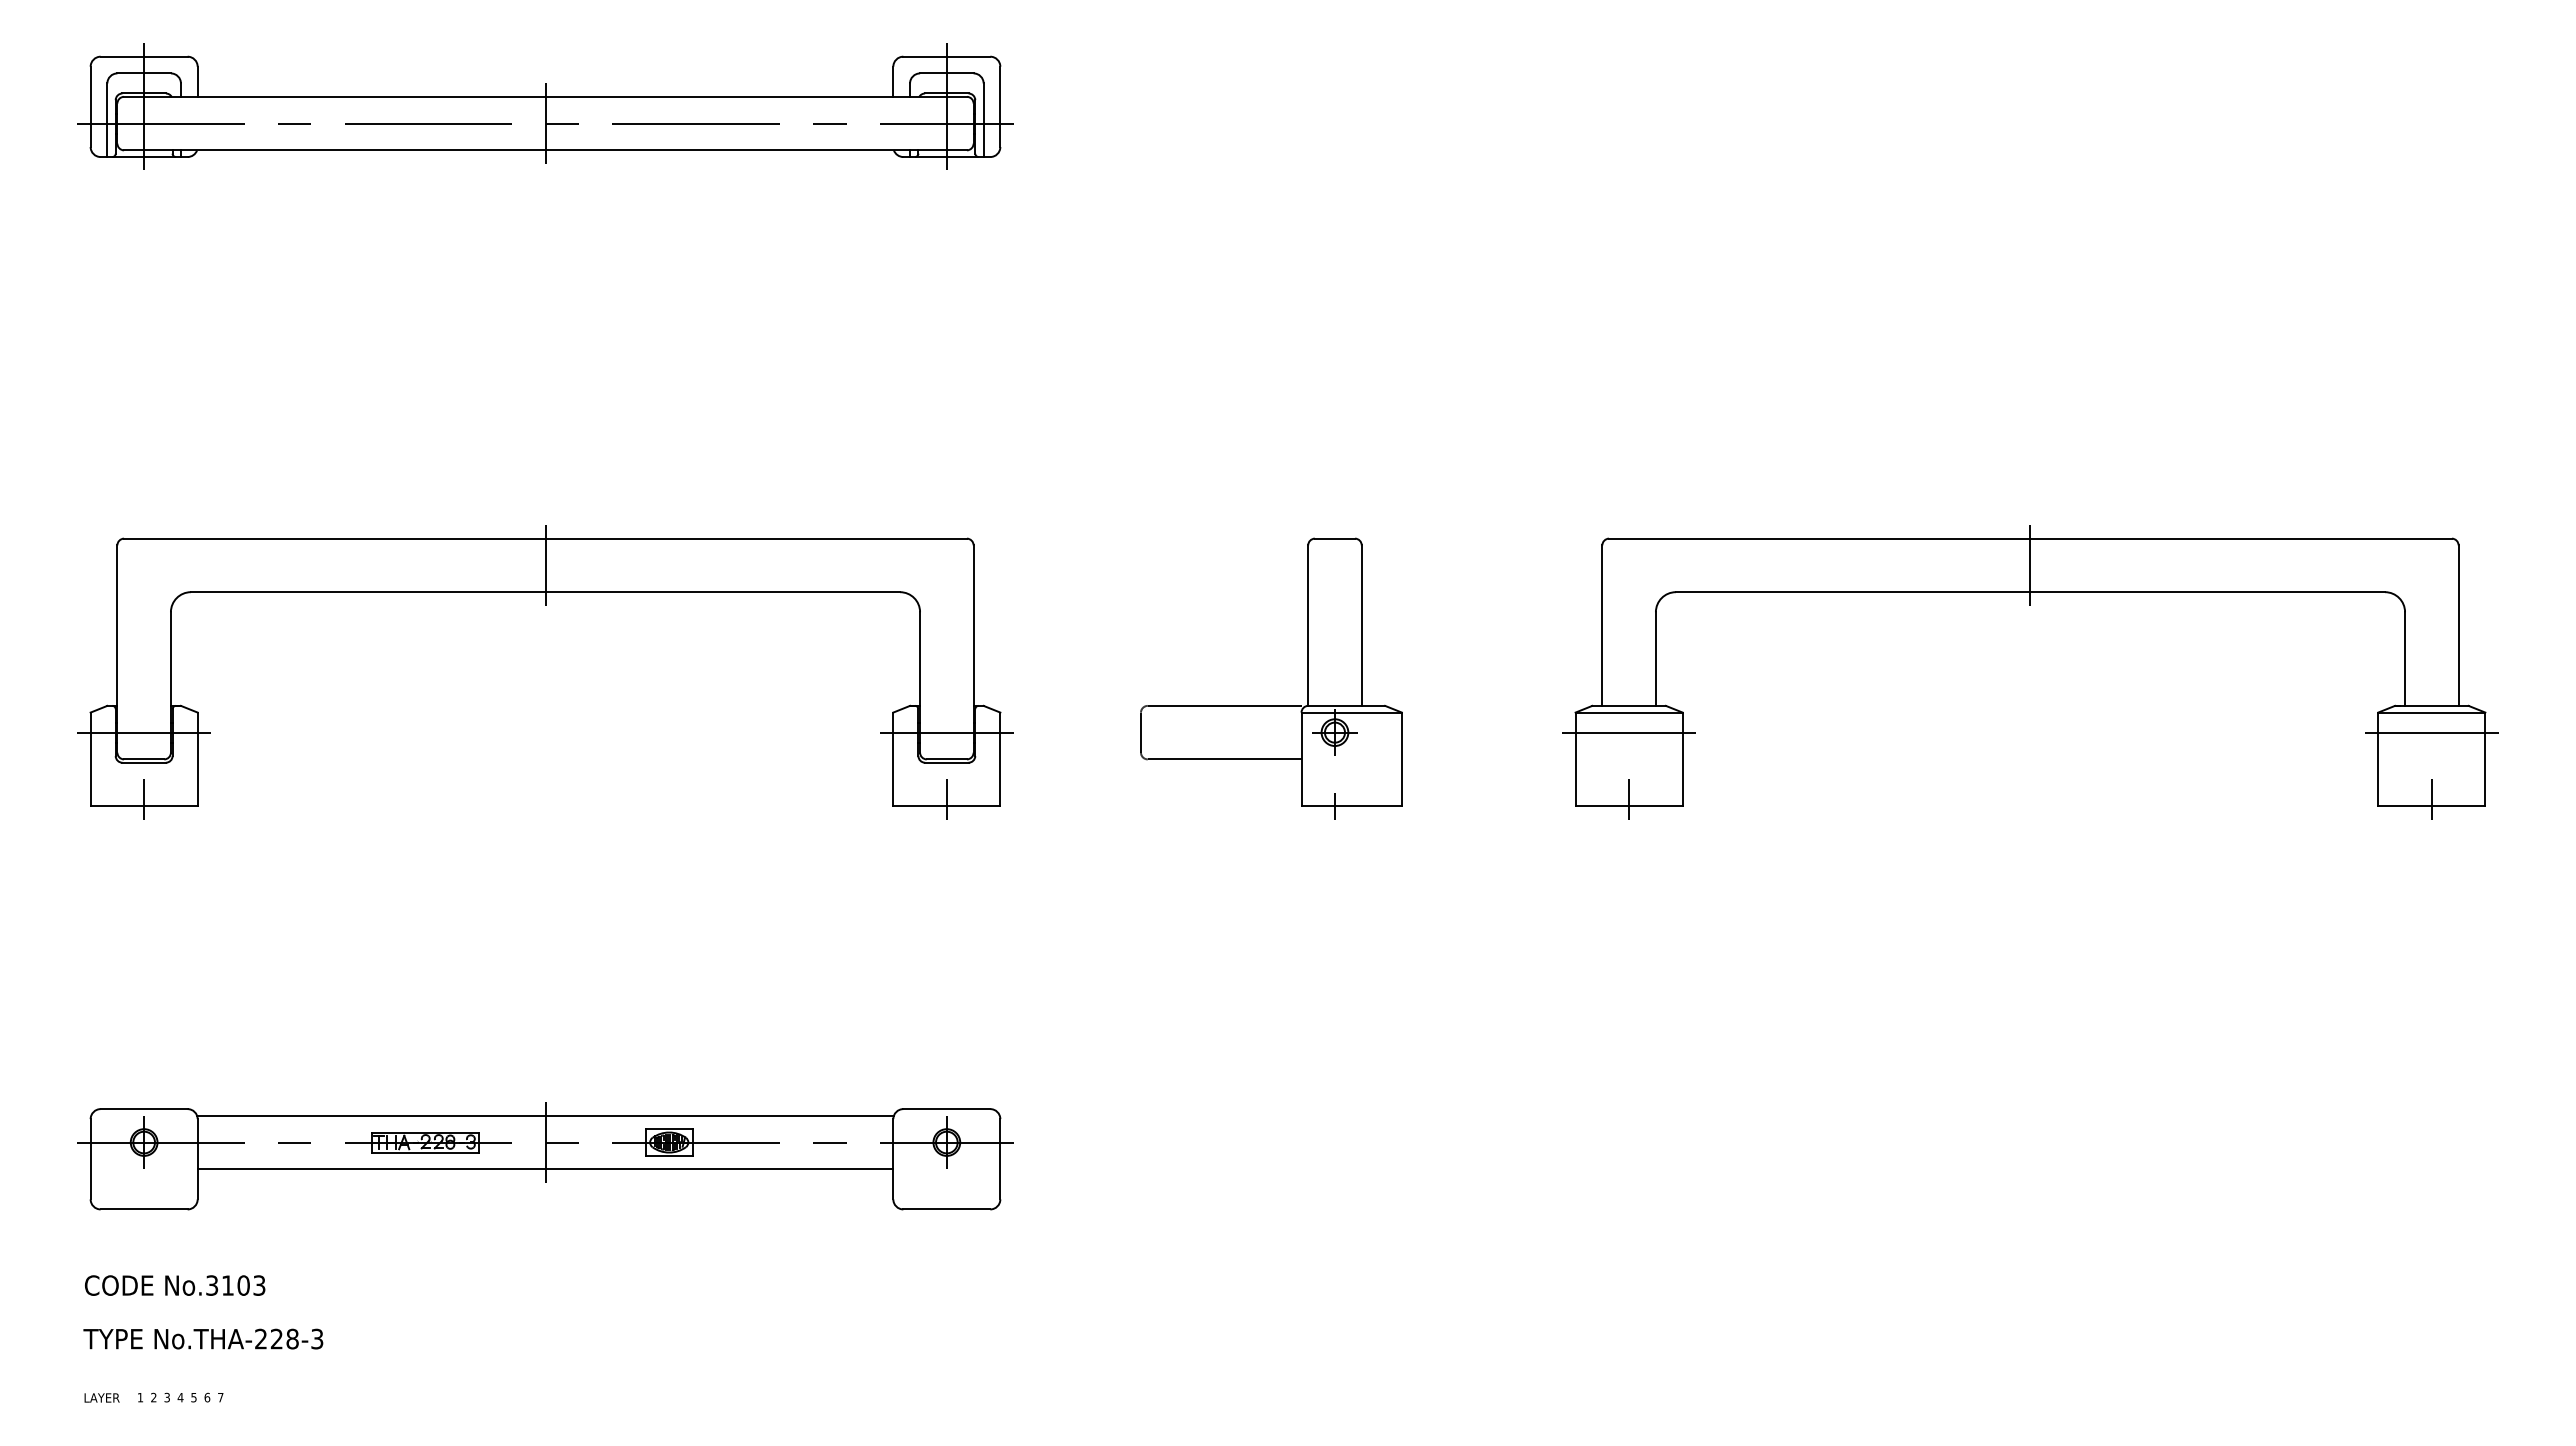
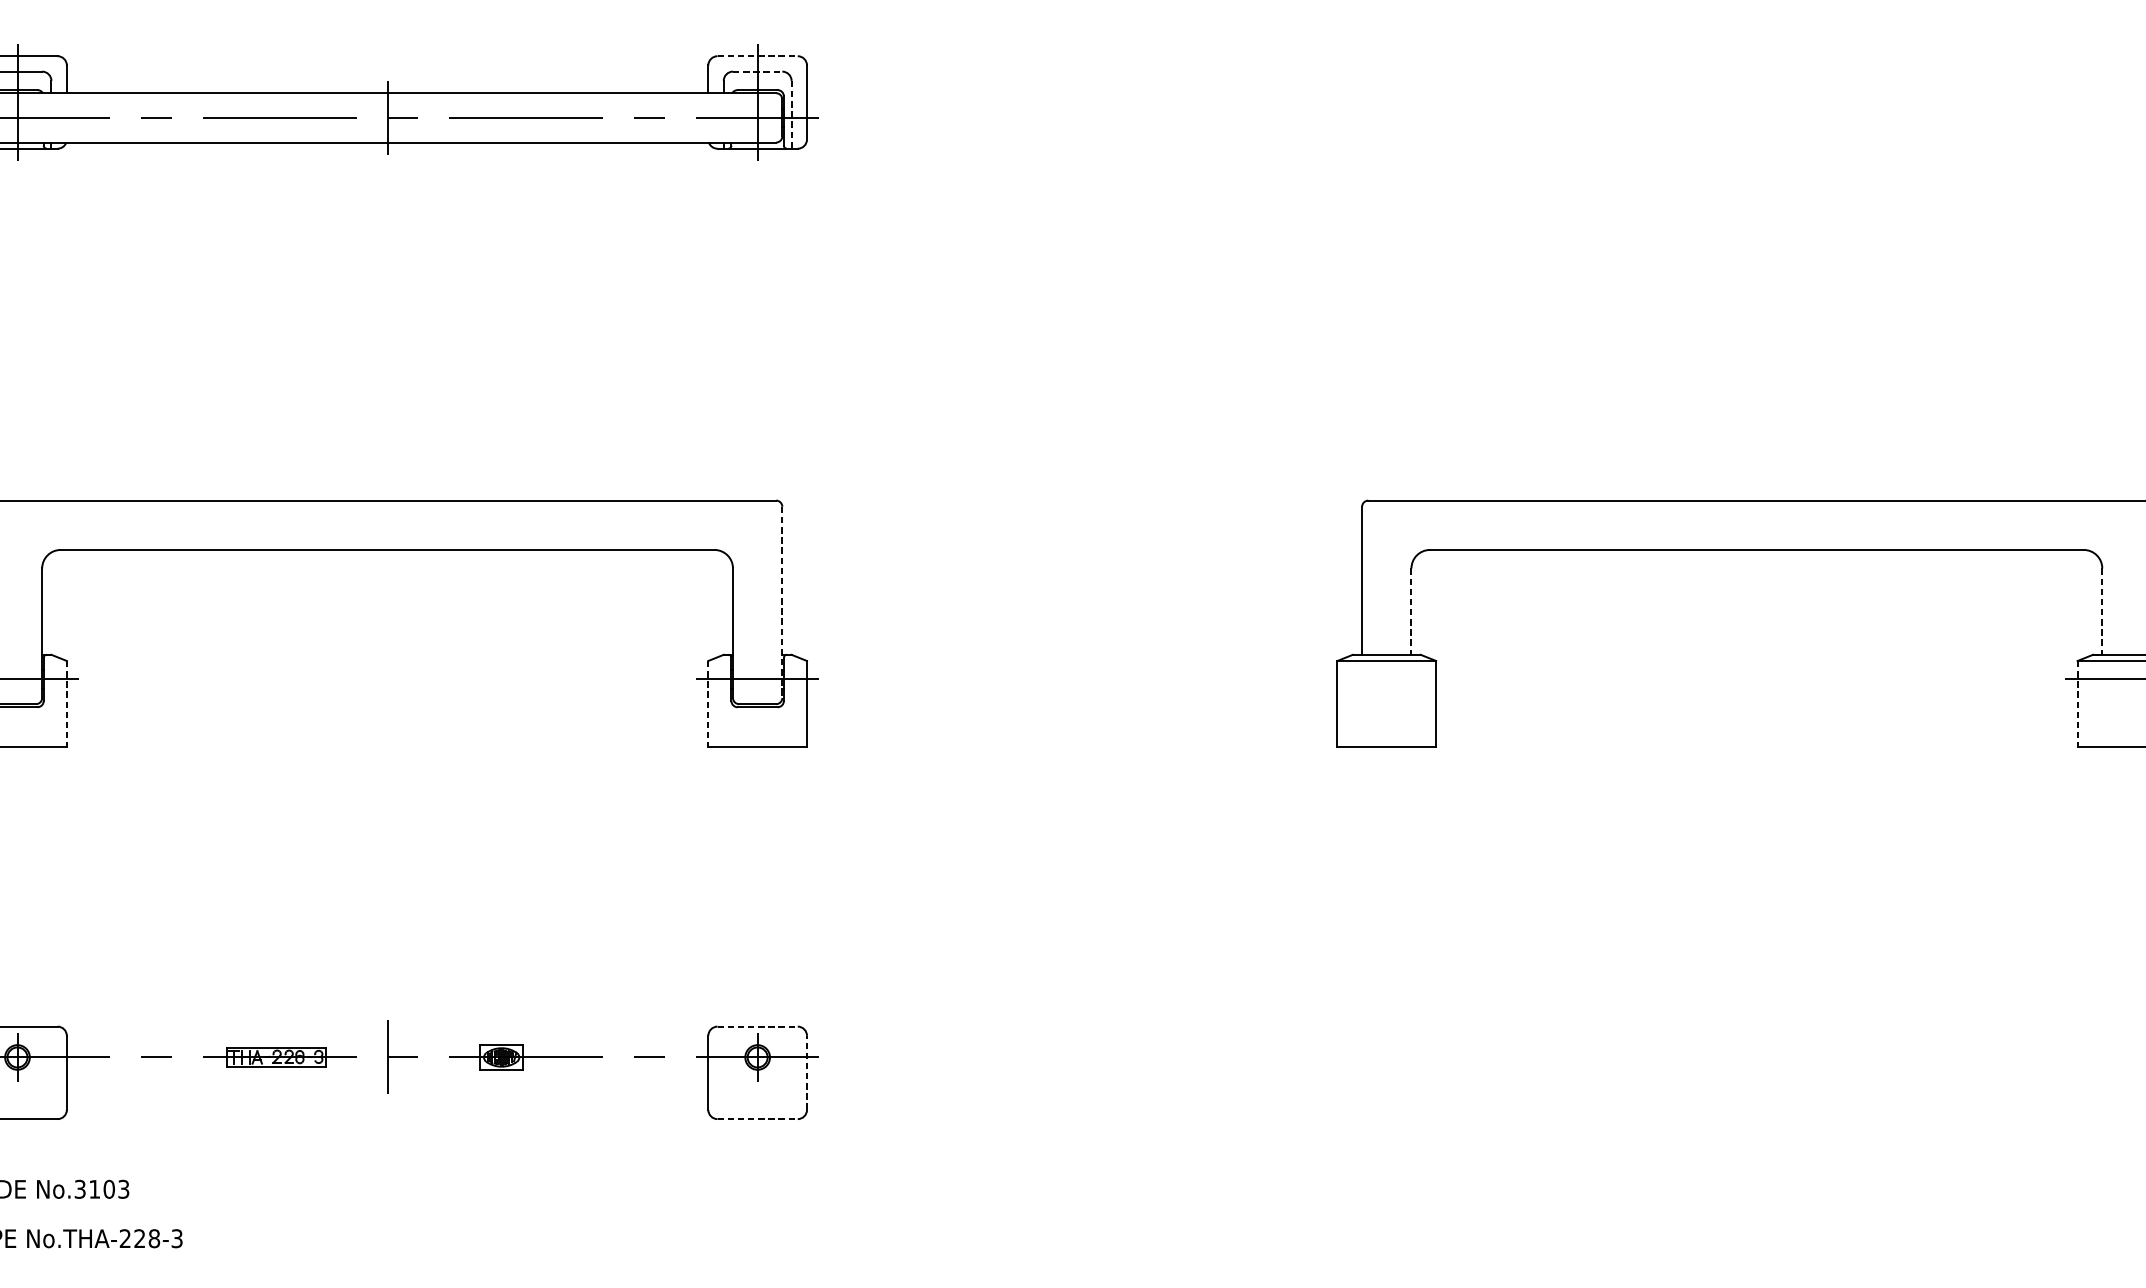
line: (947, 56) -> (758, 56), solid -> dashed
line: (946, 73) -> (757, 71), solid -> dashed
line: (983, 120) -> (791, 115), solid -> dashed
line: (545, 565) -> (387, 525), removed
line: (2030, 565) -> (1756, 525), removed
line: (973, 649) -> (782, 602), solid -> dashed
line: (1655, 659) -> (1411, 612), solid -> dashed
line: (2405, 659) -> (2102, 612), solid -> dashed
part: (1271, 705) -> (1057, 654), removed
line: (1629, 732) -> (1387, 679), removed
line: (197, 759) -> (66, 704), solid -> dashed
line: (893, 759) -> (708, 704), solid -> dashed
line: (2378, 759) -> (2077, 704), solid -> dashed
line: (144, 799) -> (17, 741), removed
line: (946, 799) -> (757, 741), removed
line: (1629, 799) -> (1387, 741), removed
line: (2431, 799) -> (2126, 741), removed
line: (947, 1109) -> (758, 1026), solid -> dashed
line: (545, 1115) -> (387, 1032), removed
line: (1000, 1158) -> (807, 1072), solid -> dashed
line: (545, 1169) -> (387, 1082), removed
line: (947, 1209) -> (758, 1119), solid -> dashed

